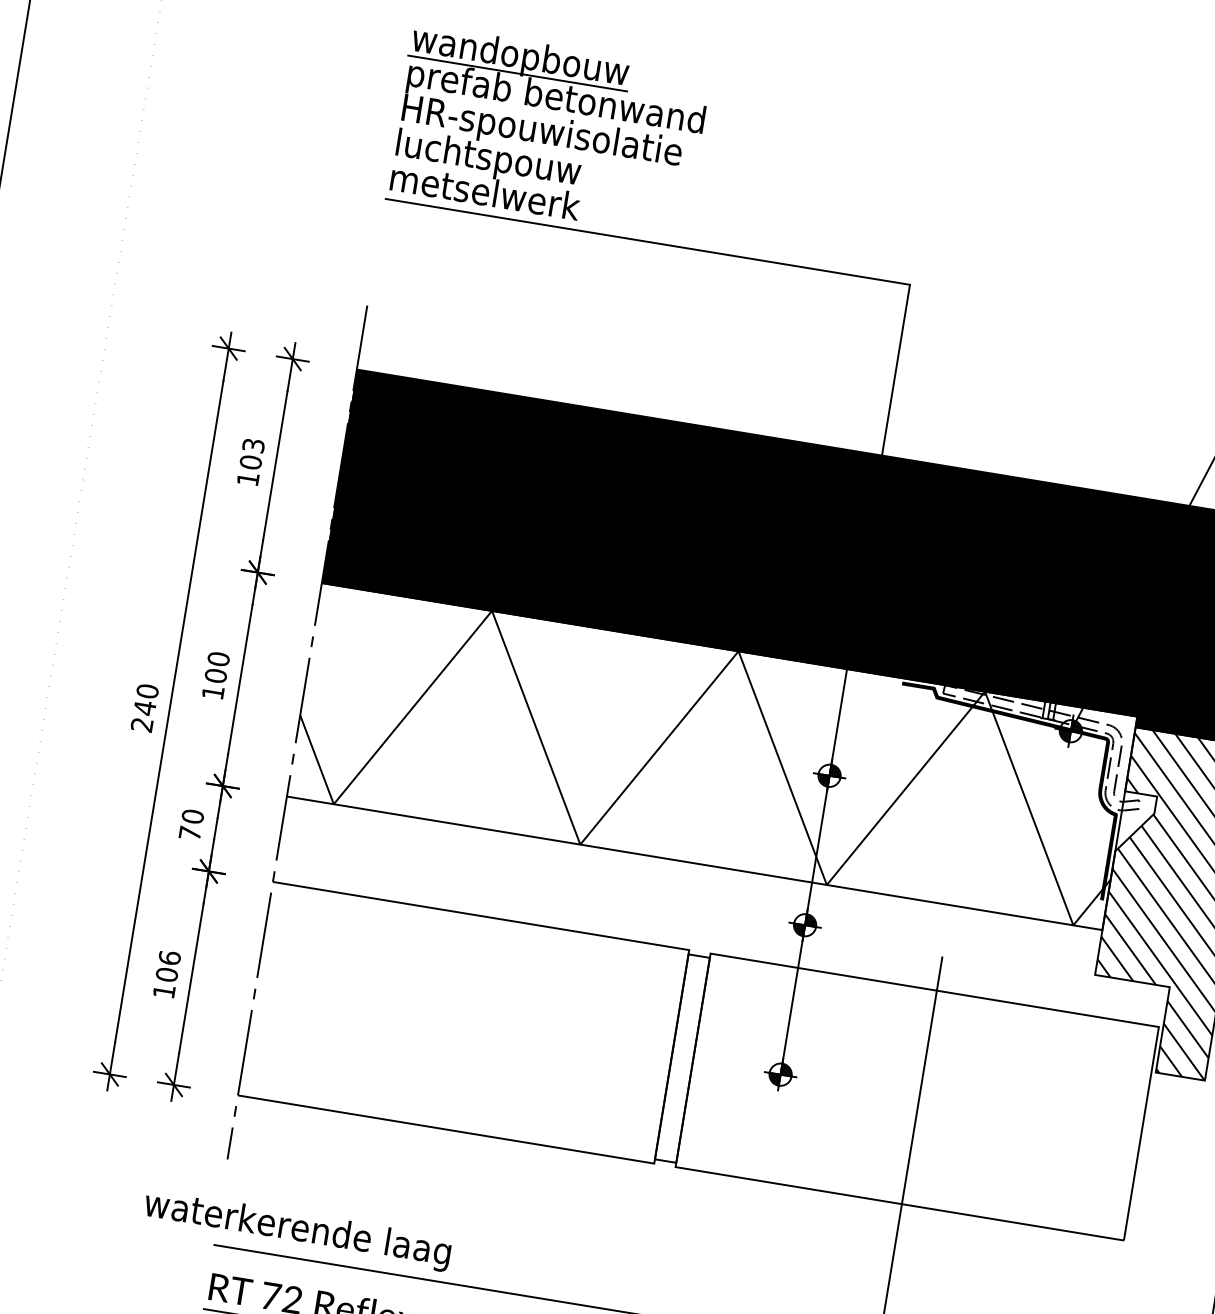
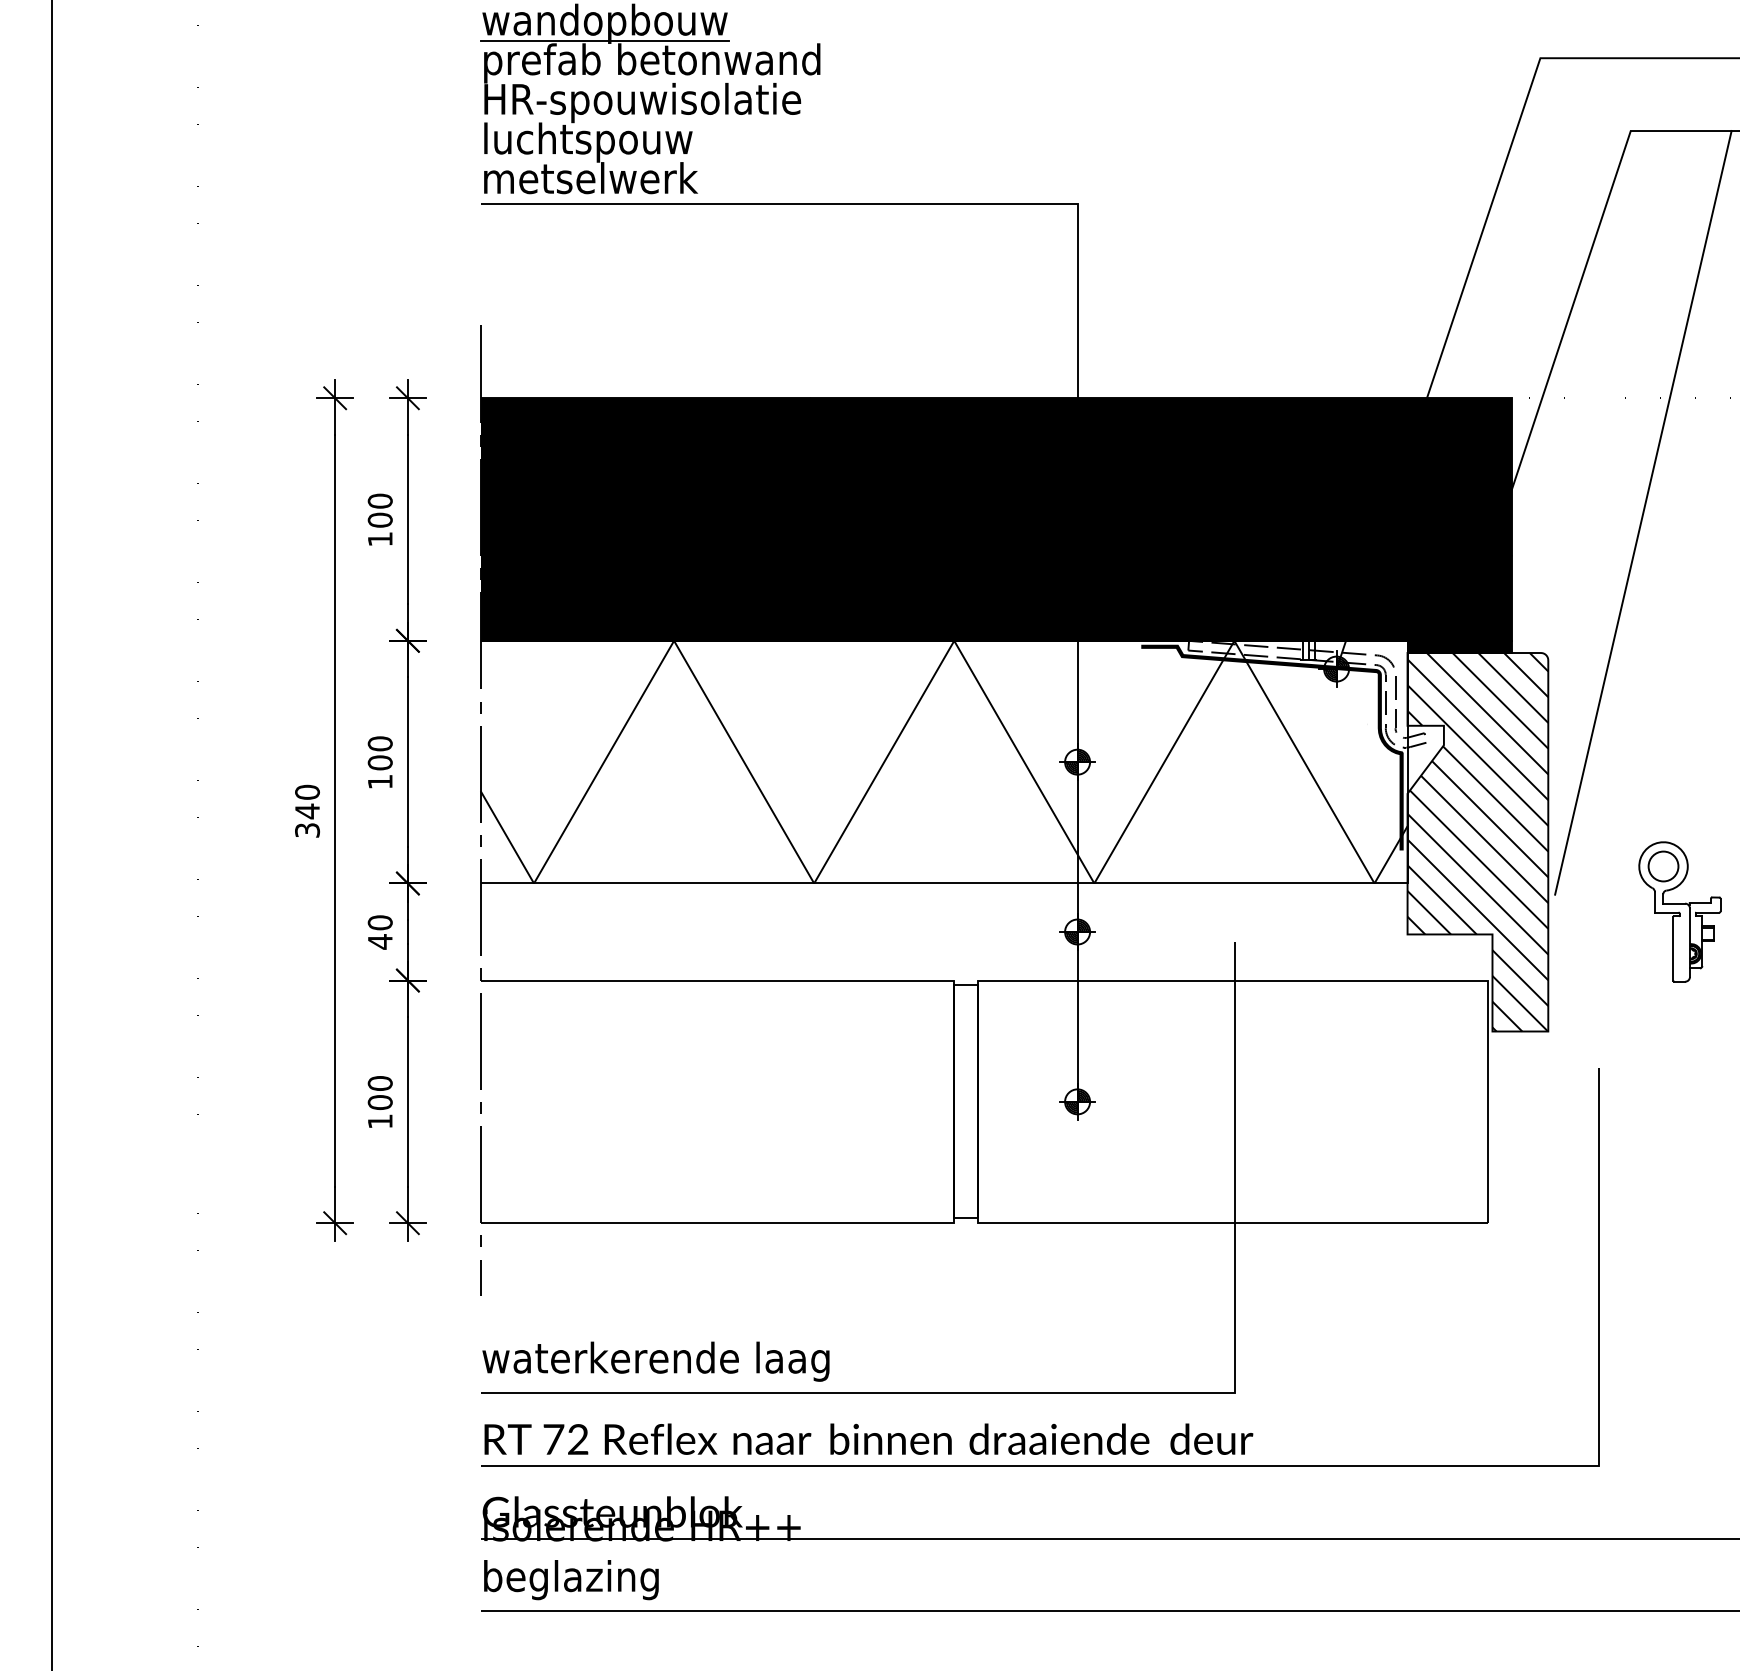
text: (253, 444) -> (379, 500), 103 -> 100
text: (142, 724) -> (307, 830), 240 -> 340
text: (190, 833) -> (380, 941), 70 -> 40
text: (169, 957) -> (379, 1082), 106 -> 100
text: (297, 1230) -> (655, 1361), moved

